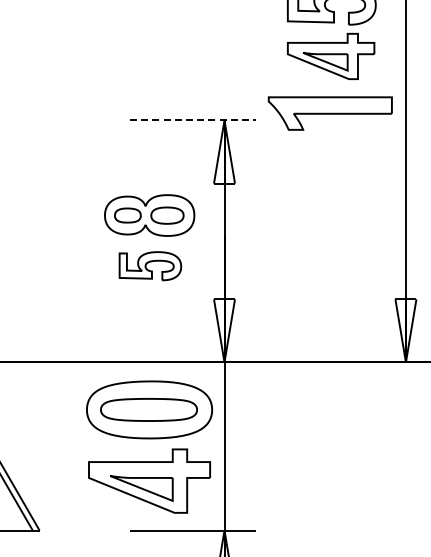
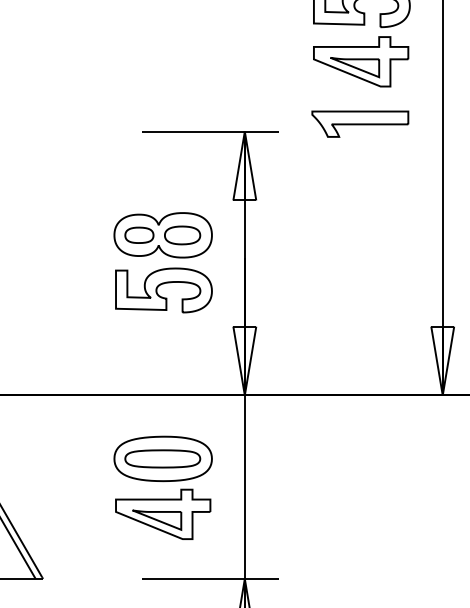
part: (330, 113) -> (360, 124), size x0.71
line: (193, 120) -> (211, 131), dashed -> solid
part: (150, 266) -> (164, 290), size x1.43
part: (149, 446) -> (163, 487), size x0.71

